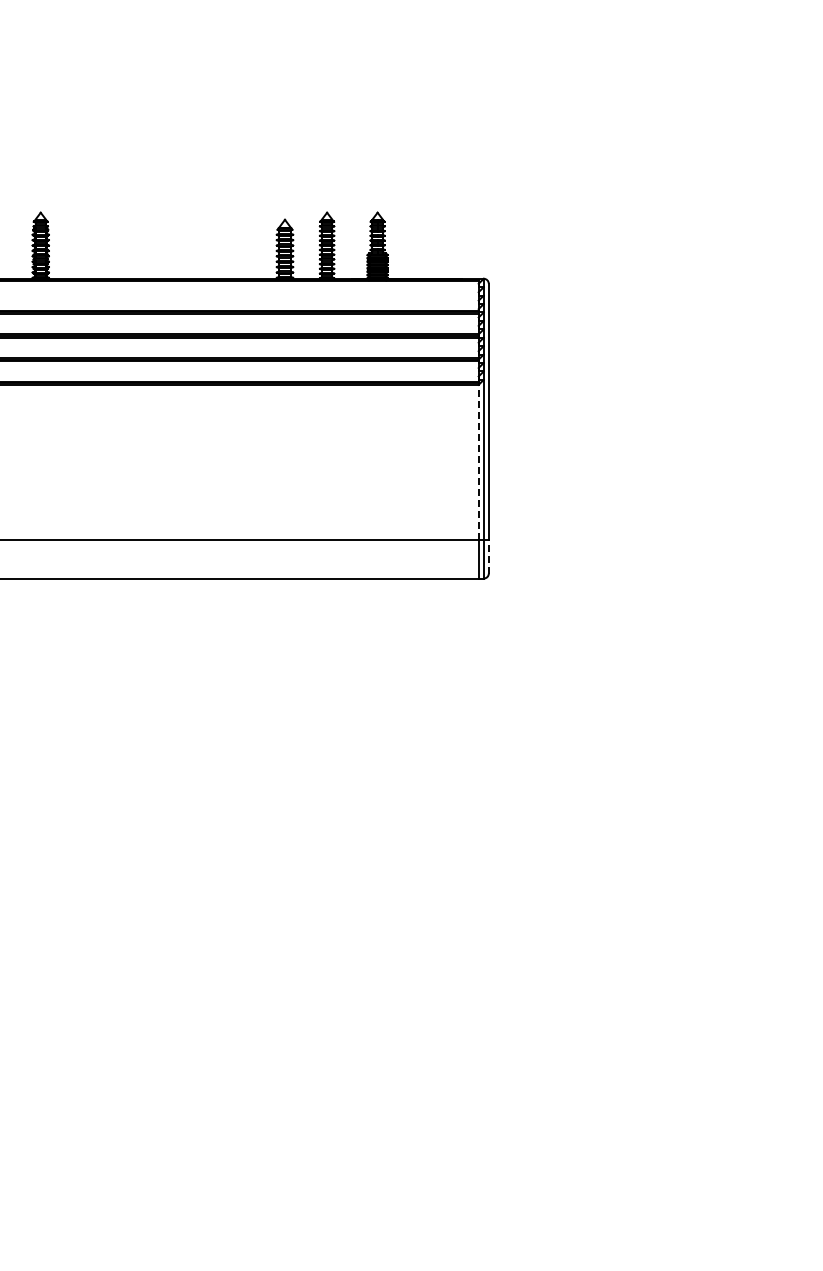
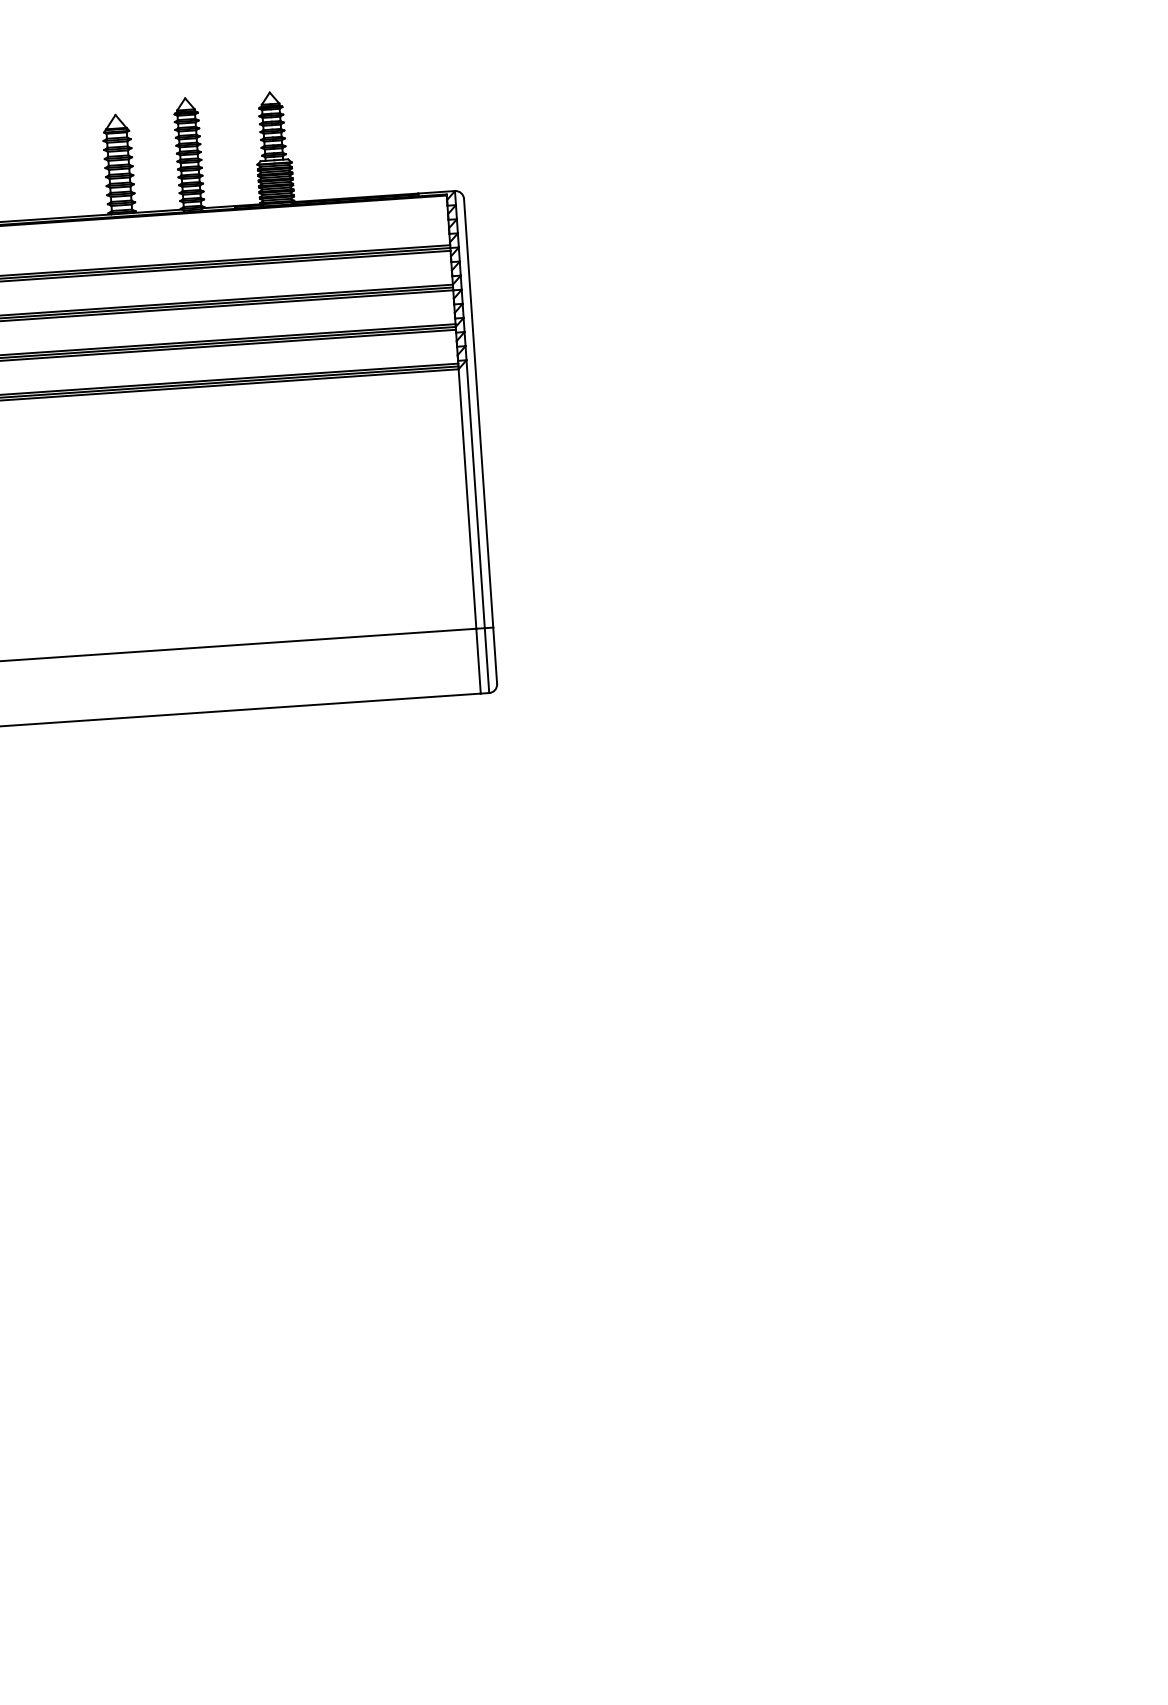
line: (478, 461) -> (467, 497), dashed -> solid
line: (488, 556) -> (494, 655), dashed -> solid

